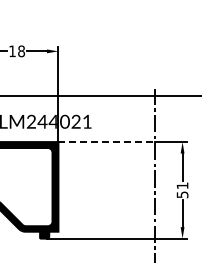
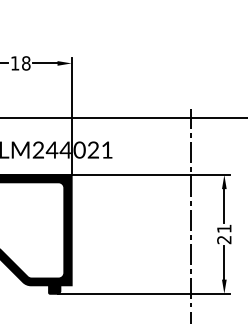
line: (107, 142) -> (131, 175), dashed -> solid
text: (182, 194) -> (224, 239), 51 -> 21

